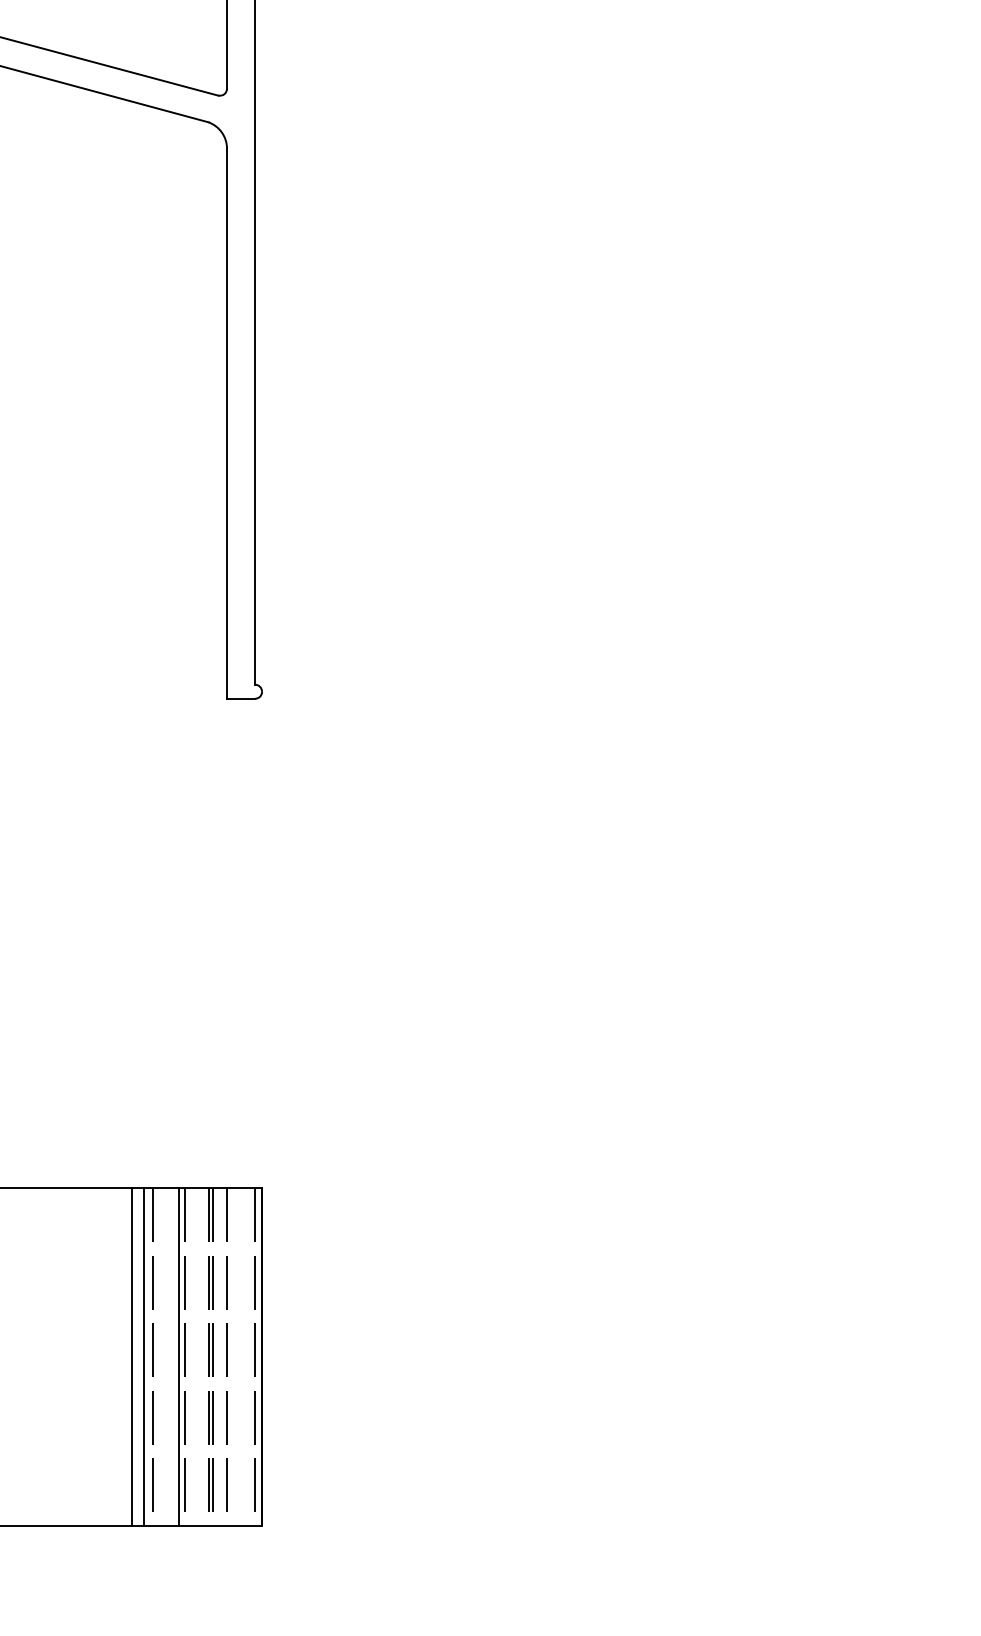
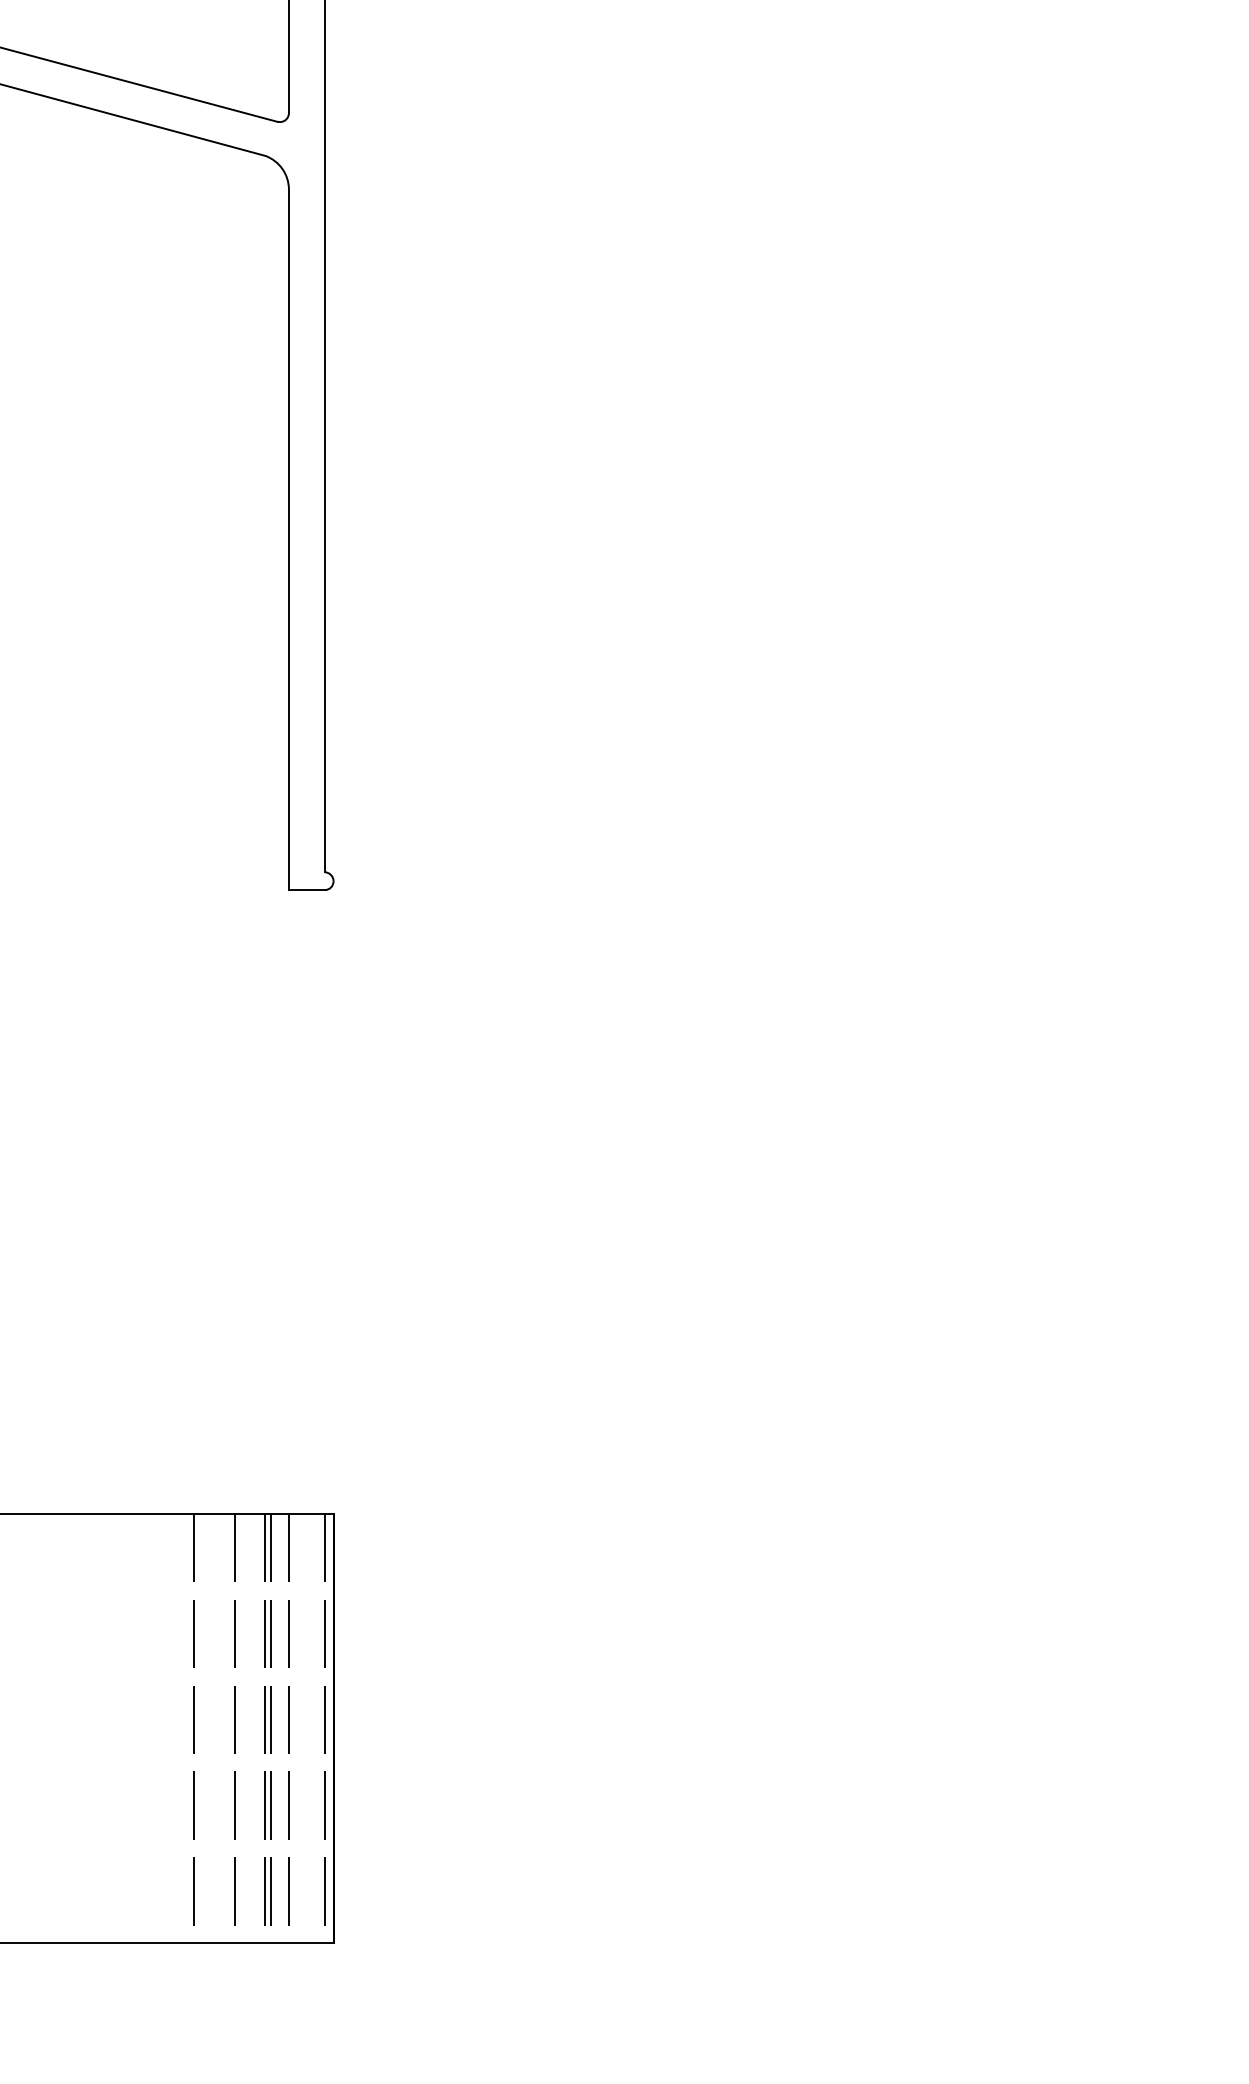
line: (131, 1356) -> (167, 1727), removed
line: (143, 1356) -> (182, 1727), removed
line: (179, 1356) -> (228, 1727), removed

